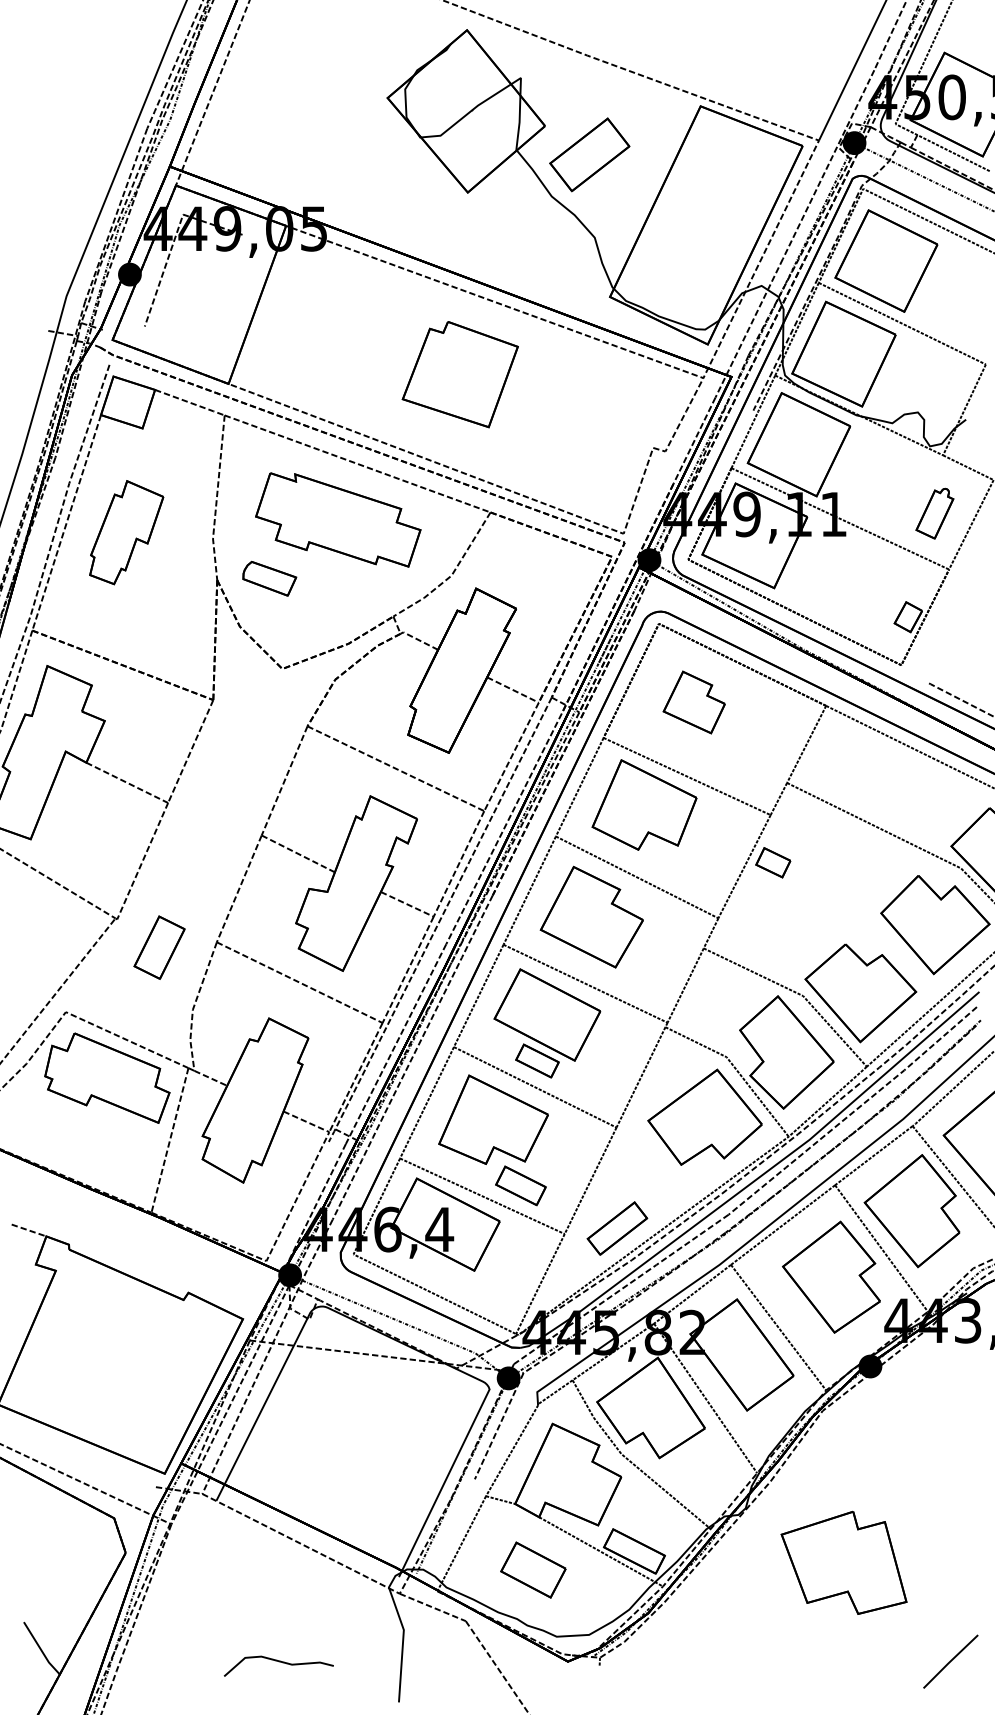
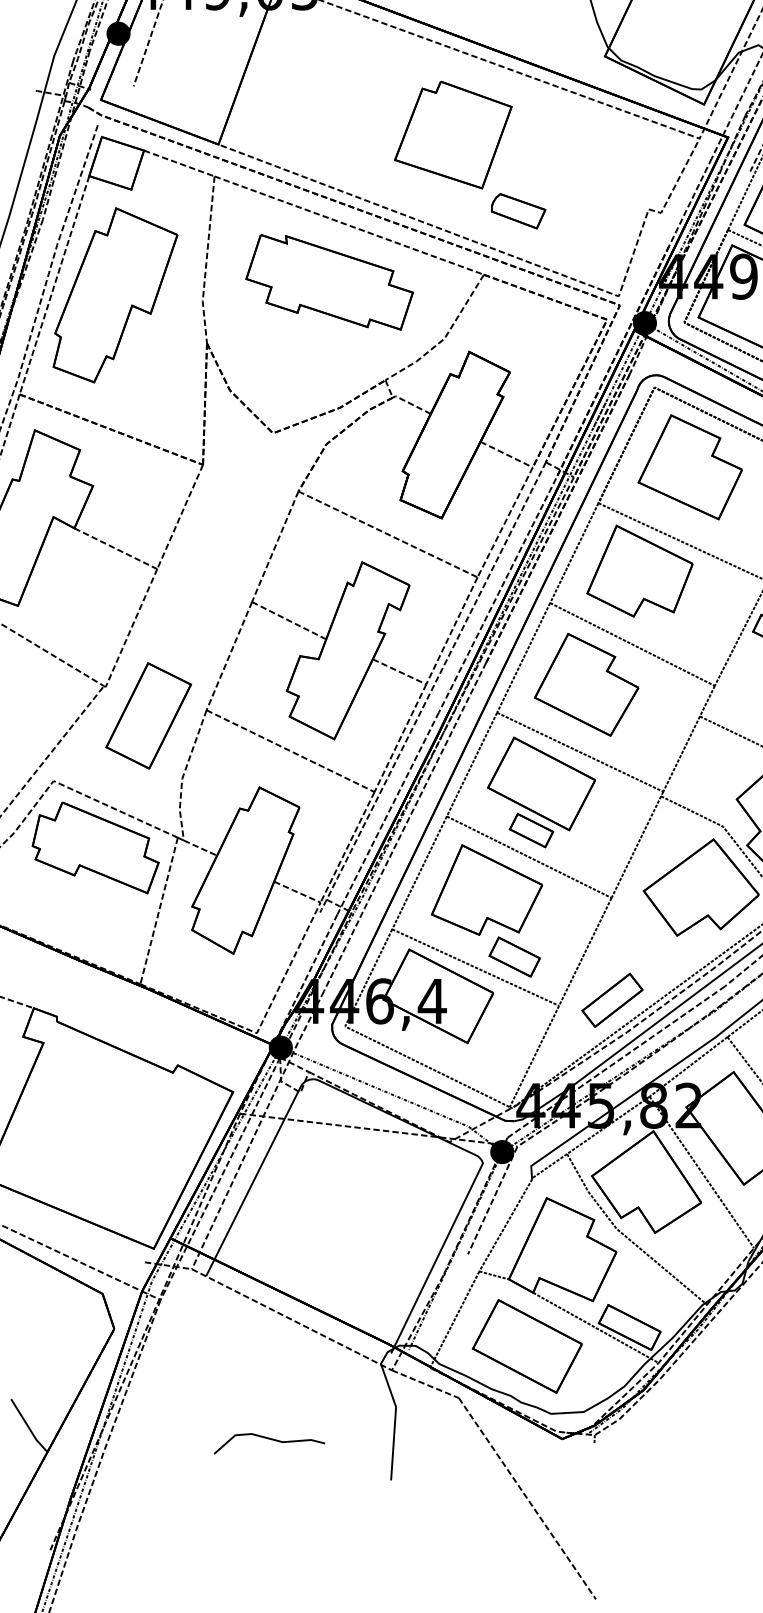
part: (126, 532) -> (115, 295), size x1.67
part: (269, 578) -> (518, 210), moved
part: (694, 702) -> (690, 467), size x1.67
part: (159, 947) -> (148, 715), size x1.67
part: (533, 1569) -> (527, 1345), size x1.67

